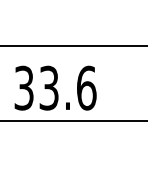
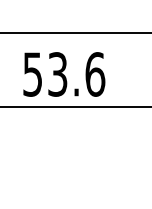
text: (23, 88) -> (32, 74), 33.6 -> 53.6

